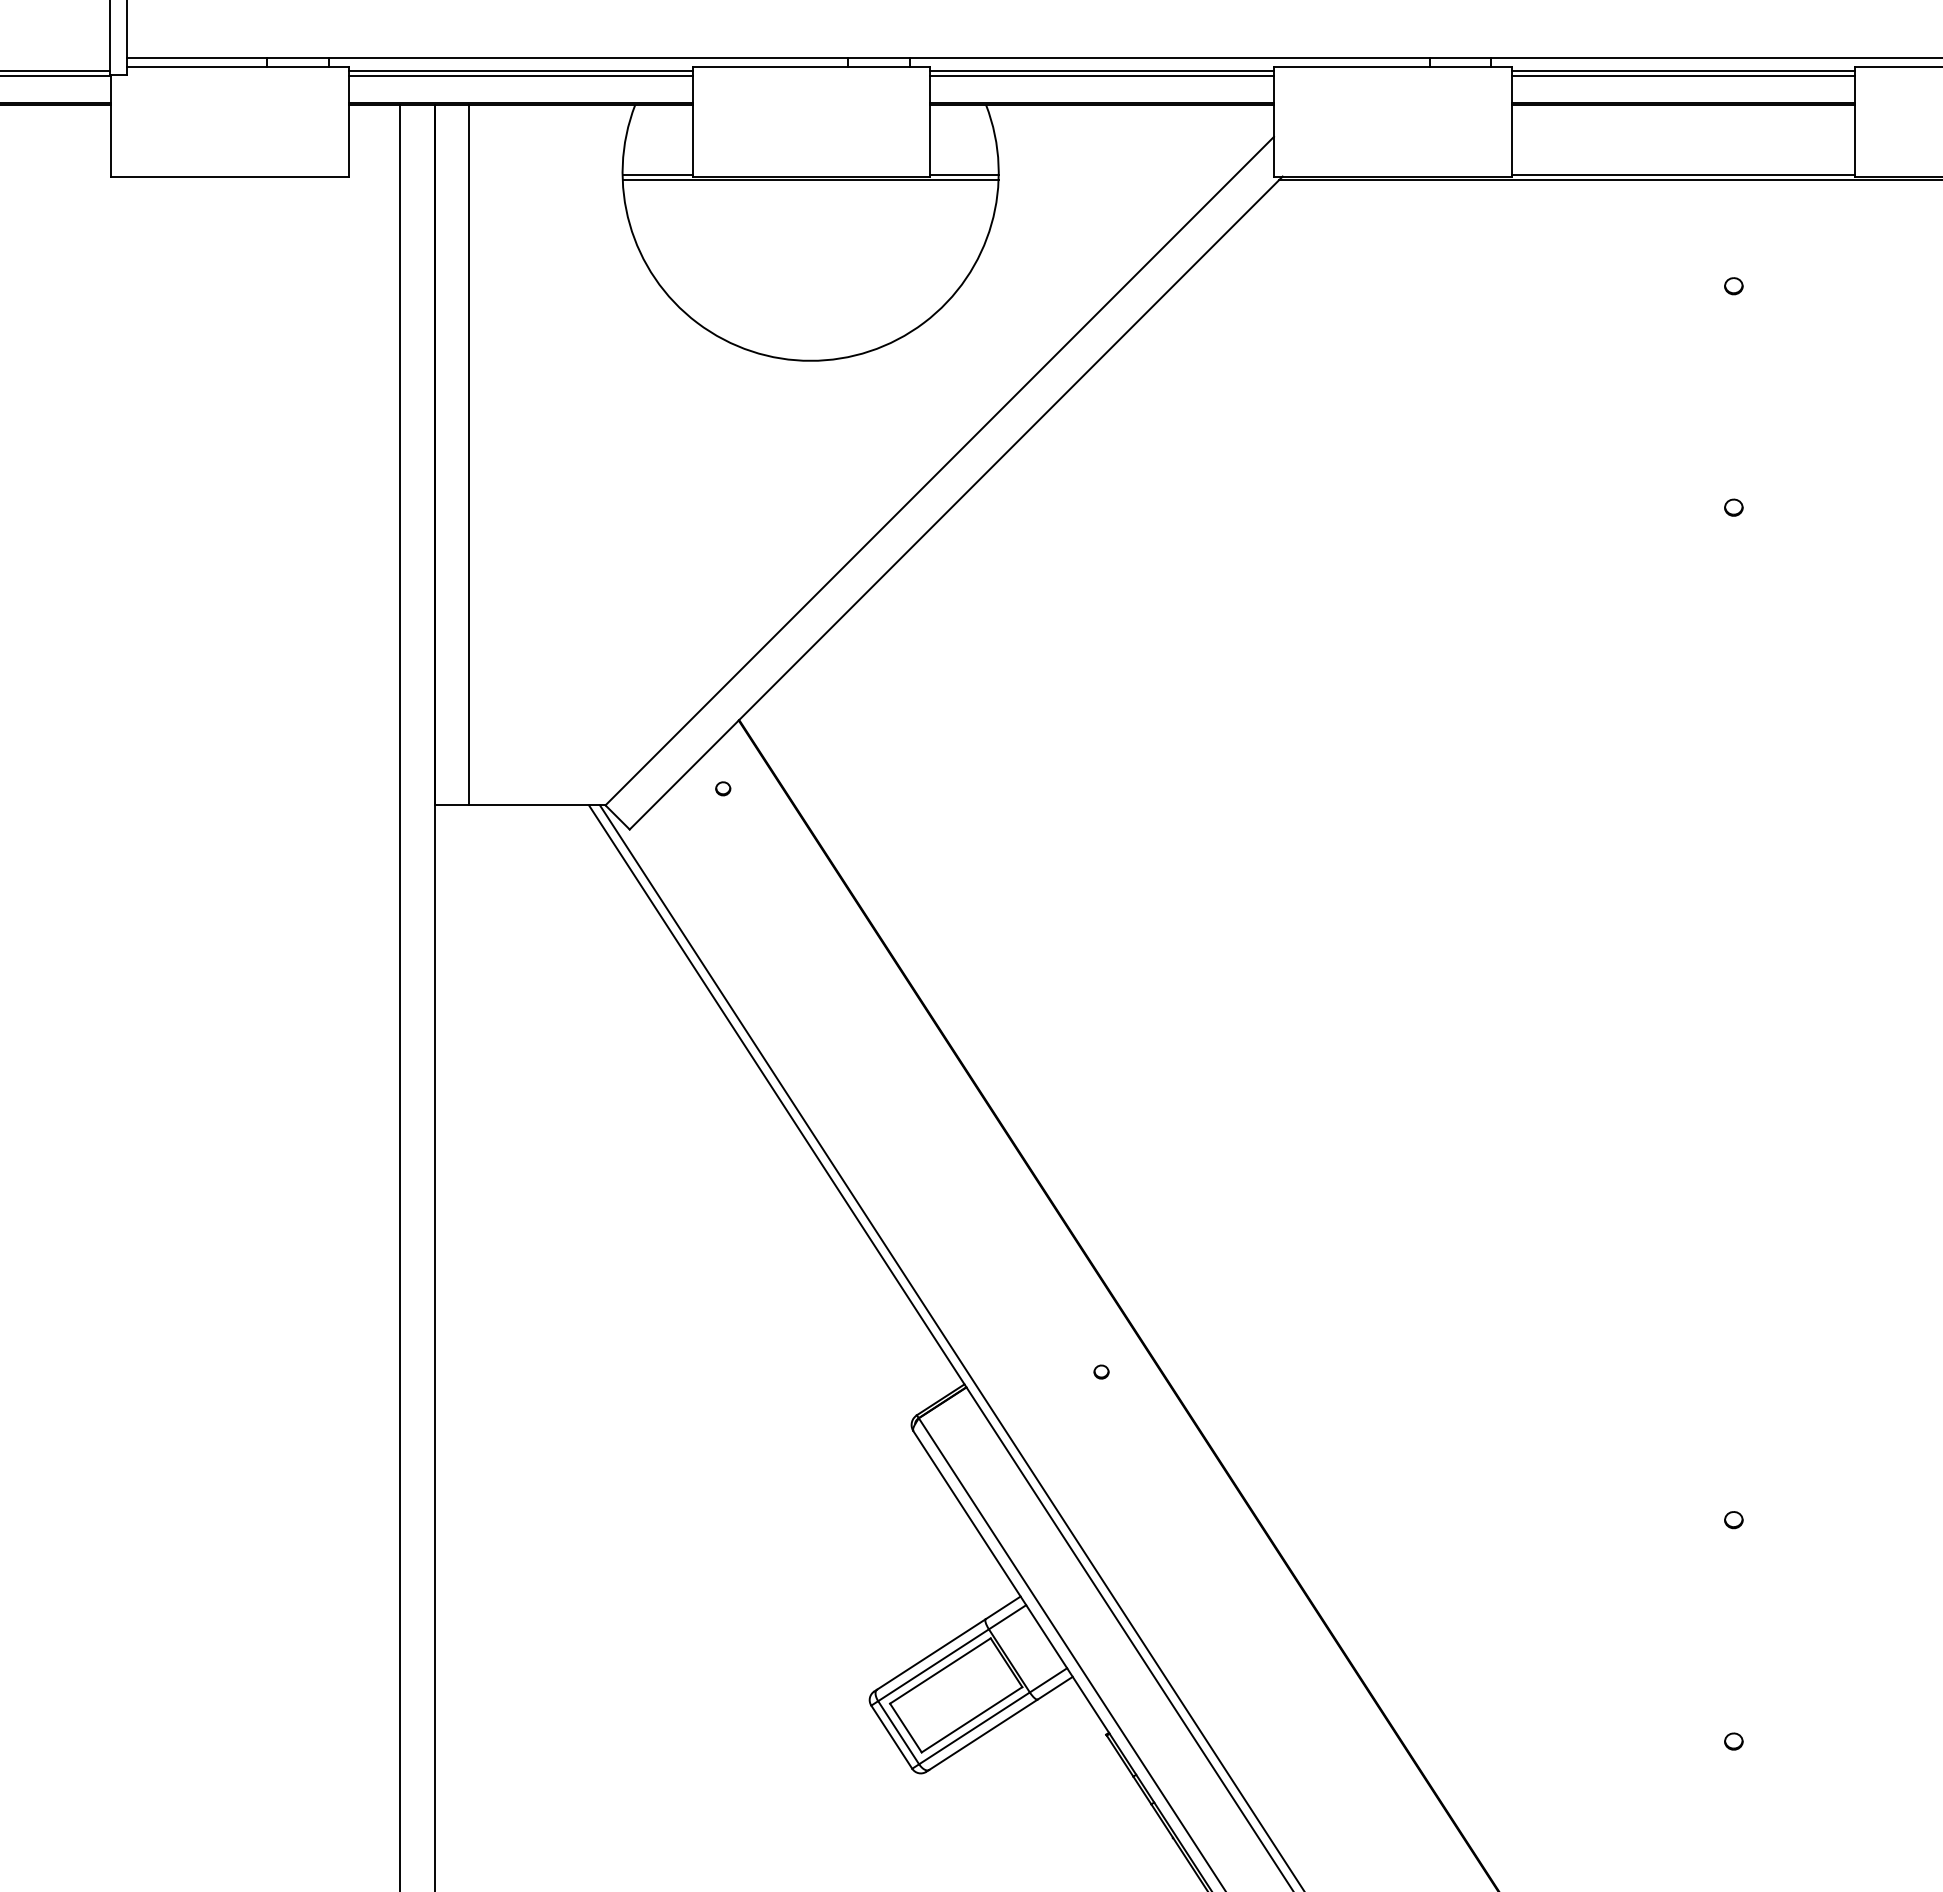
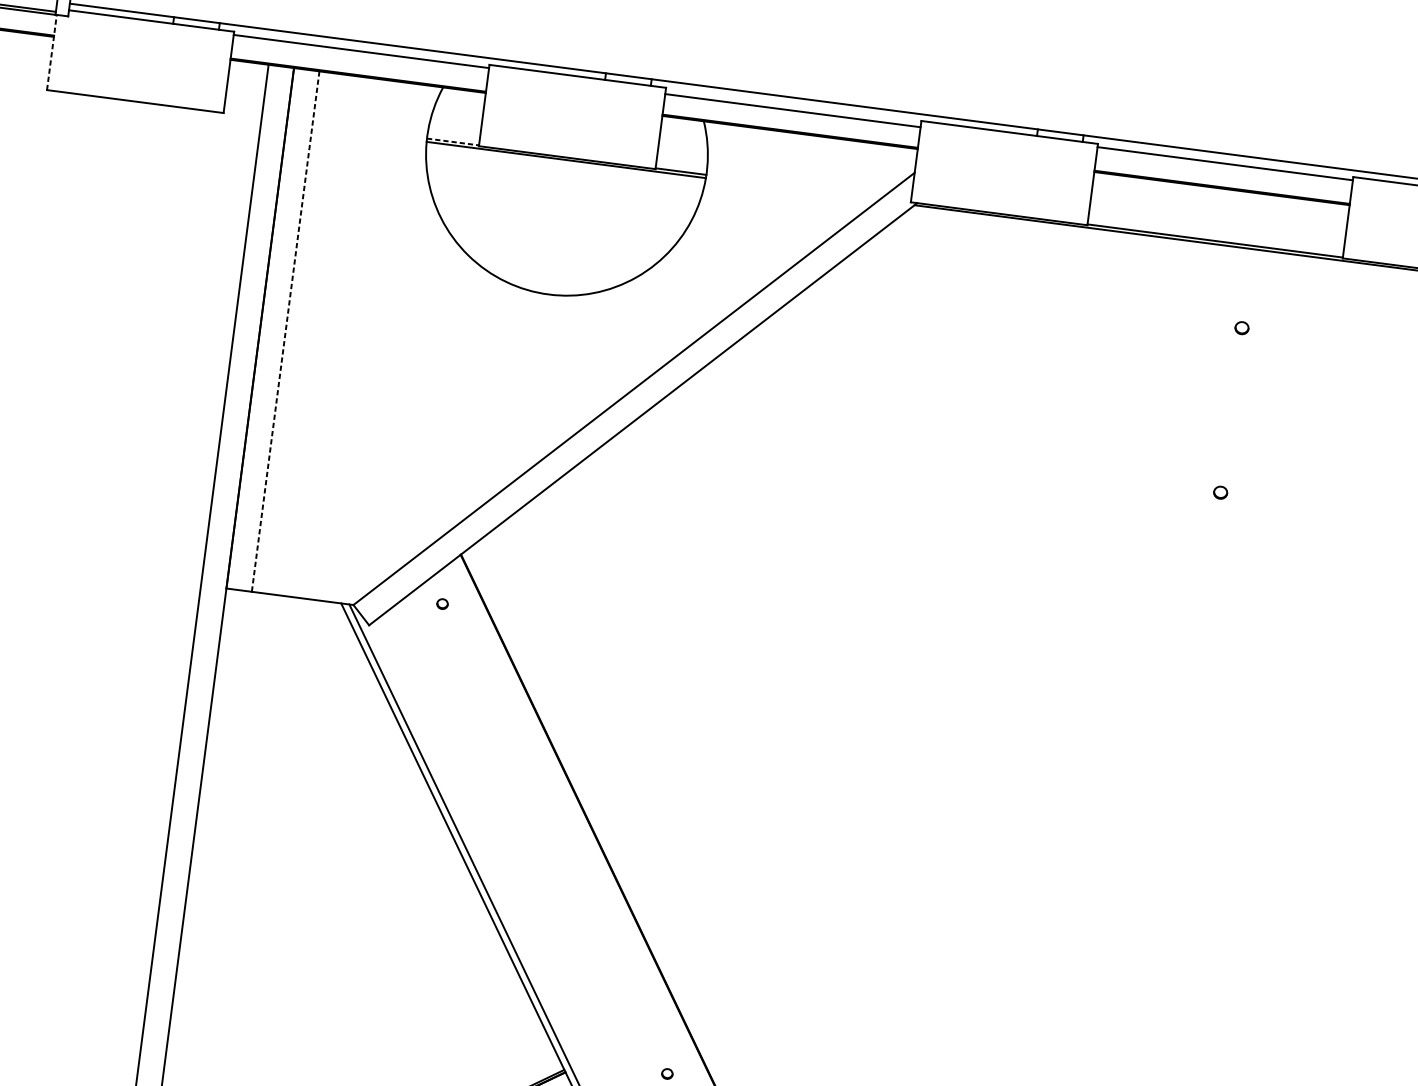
line: (1101, 71) -> (792, 107), removed
line: (520, 75) -> (360, 54), removed
line: (1683, 75) -> (1224, 166), removed
line: (111, 125) -> (52, 52), solid -> dashed
line: (658, 175) -> (453, 142), solid -> dashed
line: (468, 455) -> (285, 331), solid -> dashed

